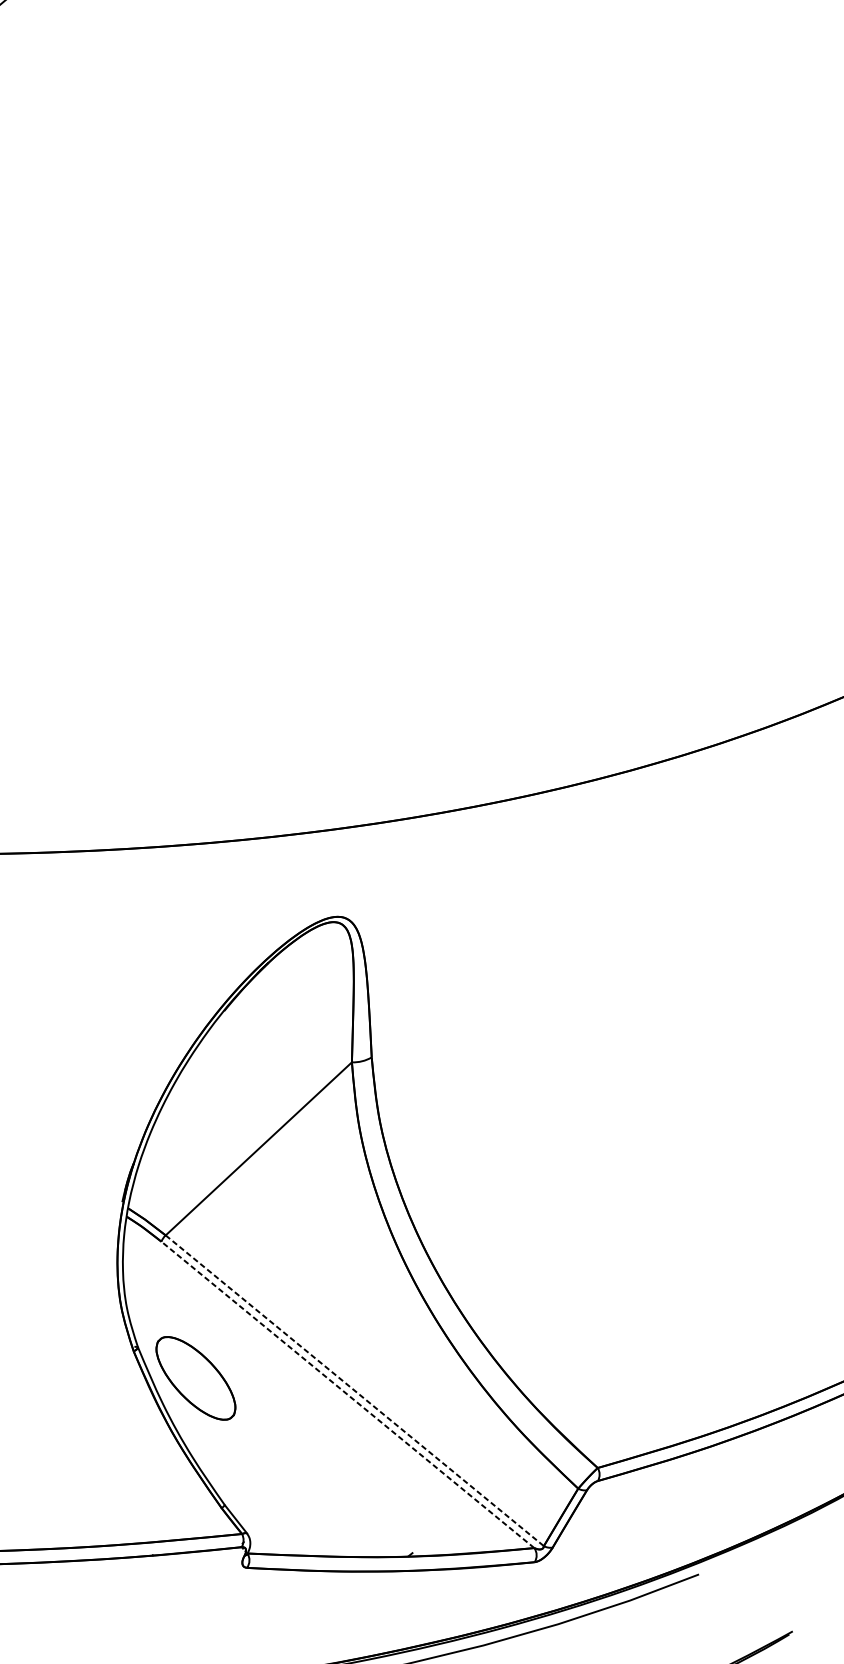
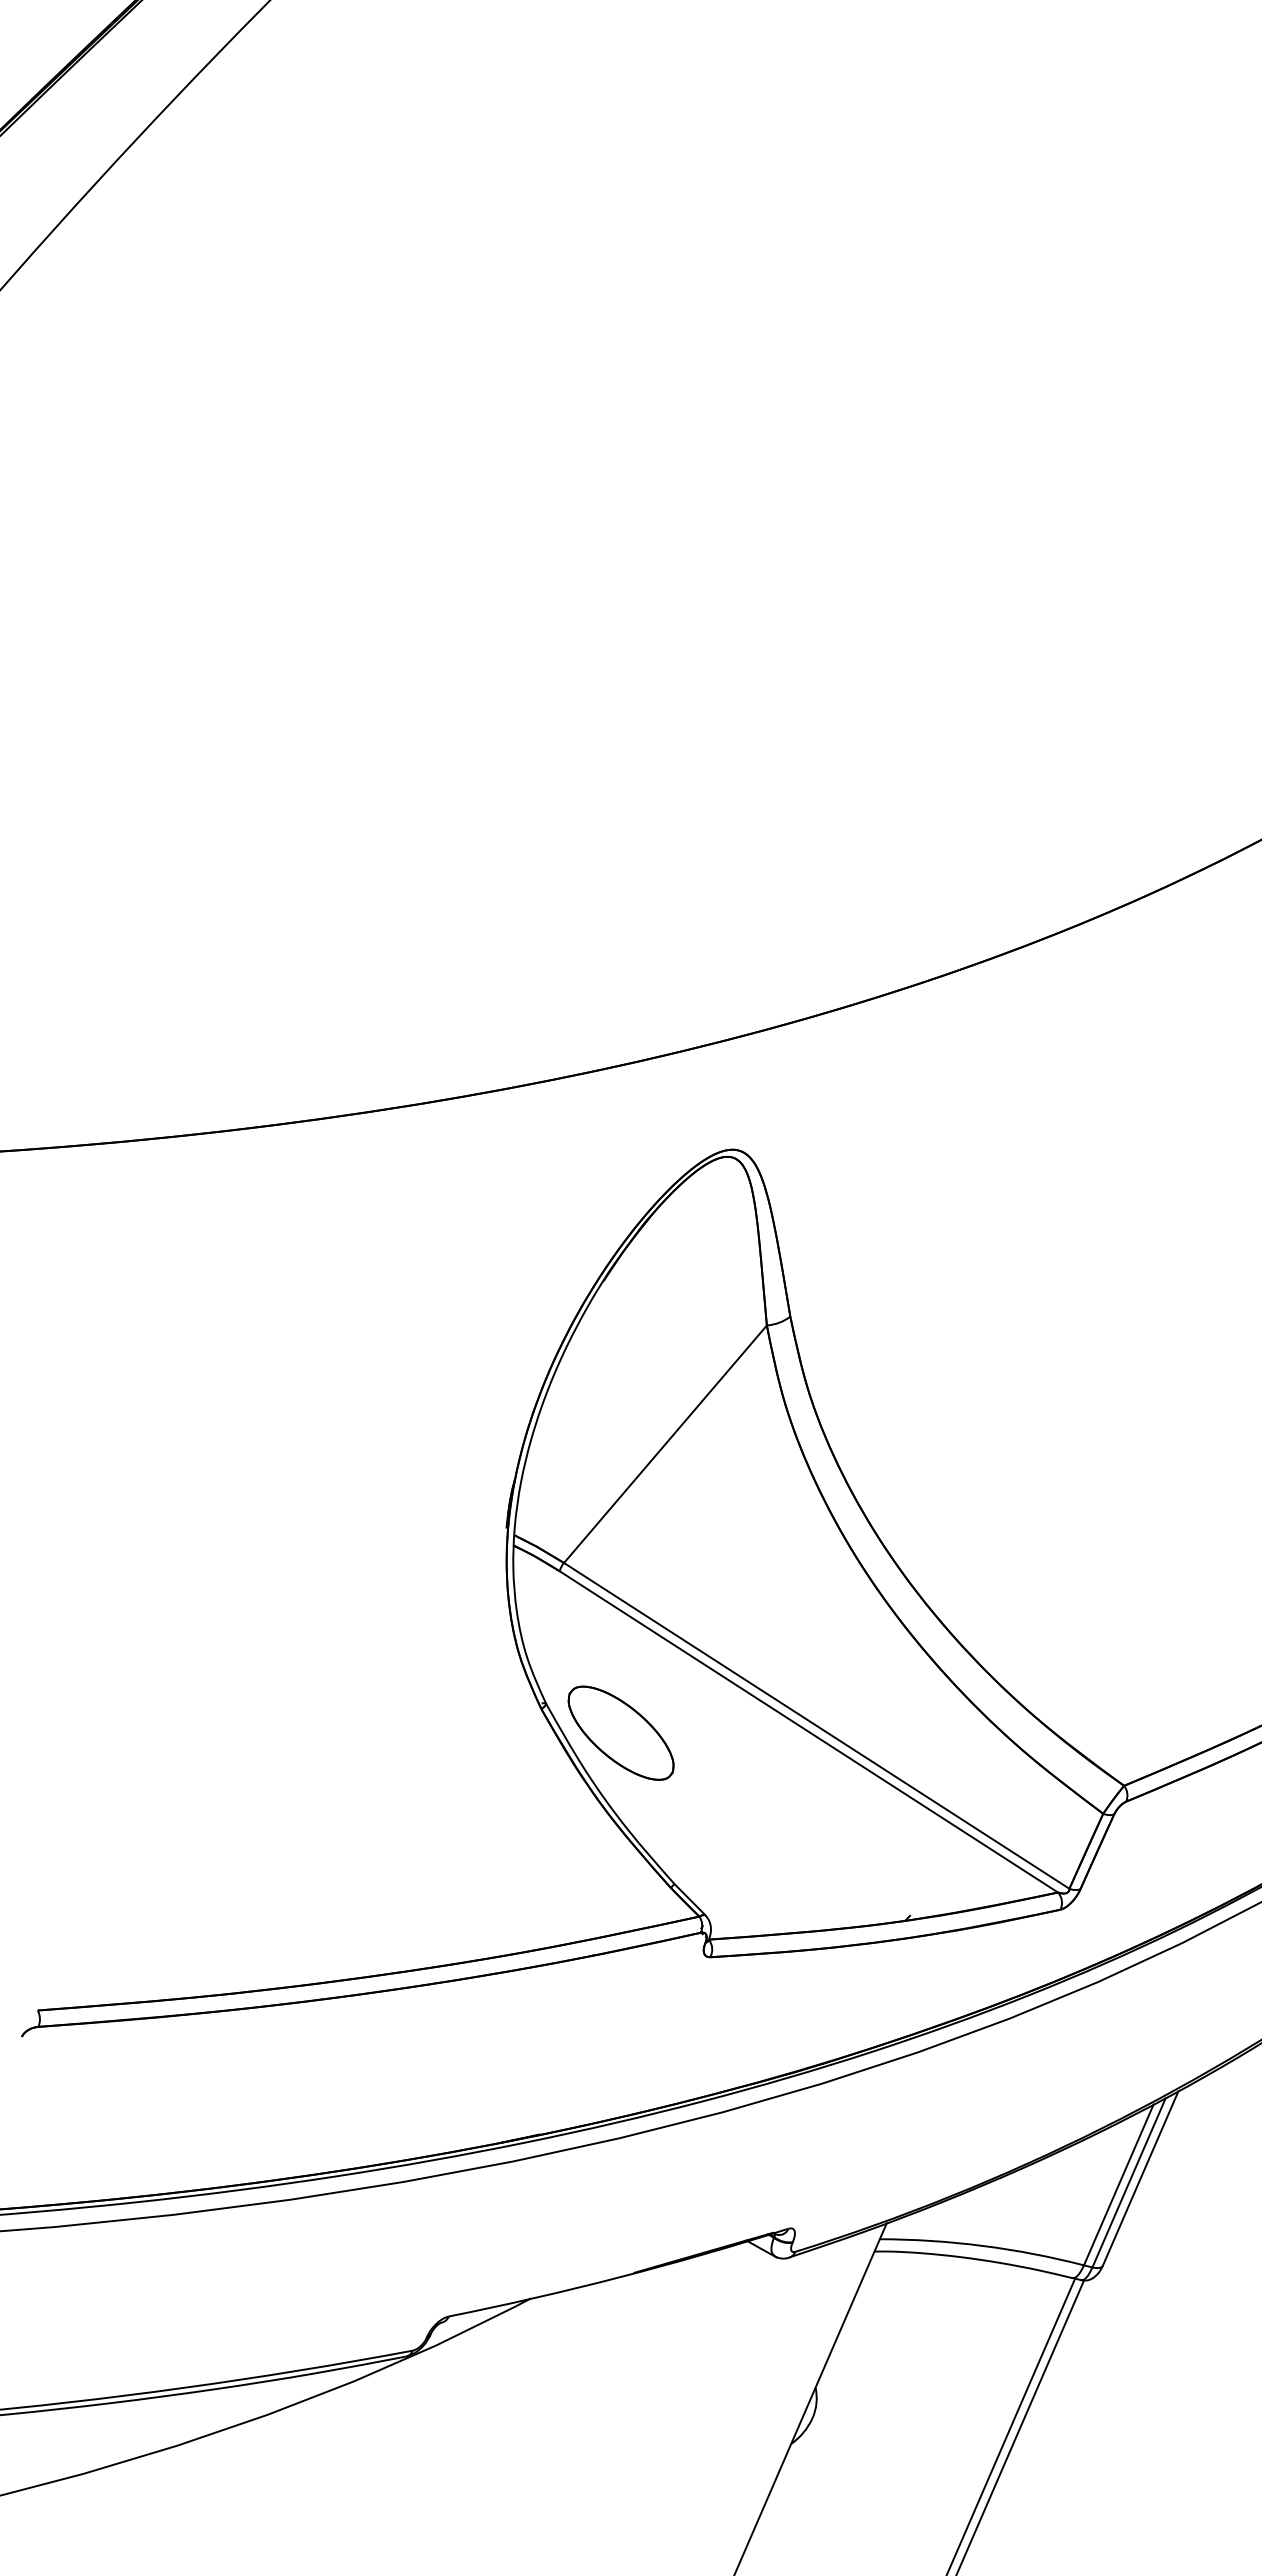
line: (354, 1390) -> (816, 1725), dashed -> solid
line: (347, 1394) -> (808, 1731), dashed -> solid

